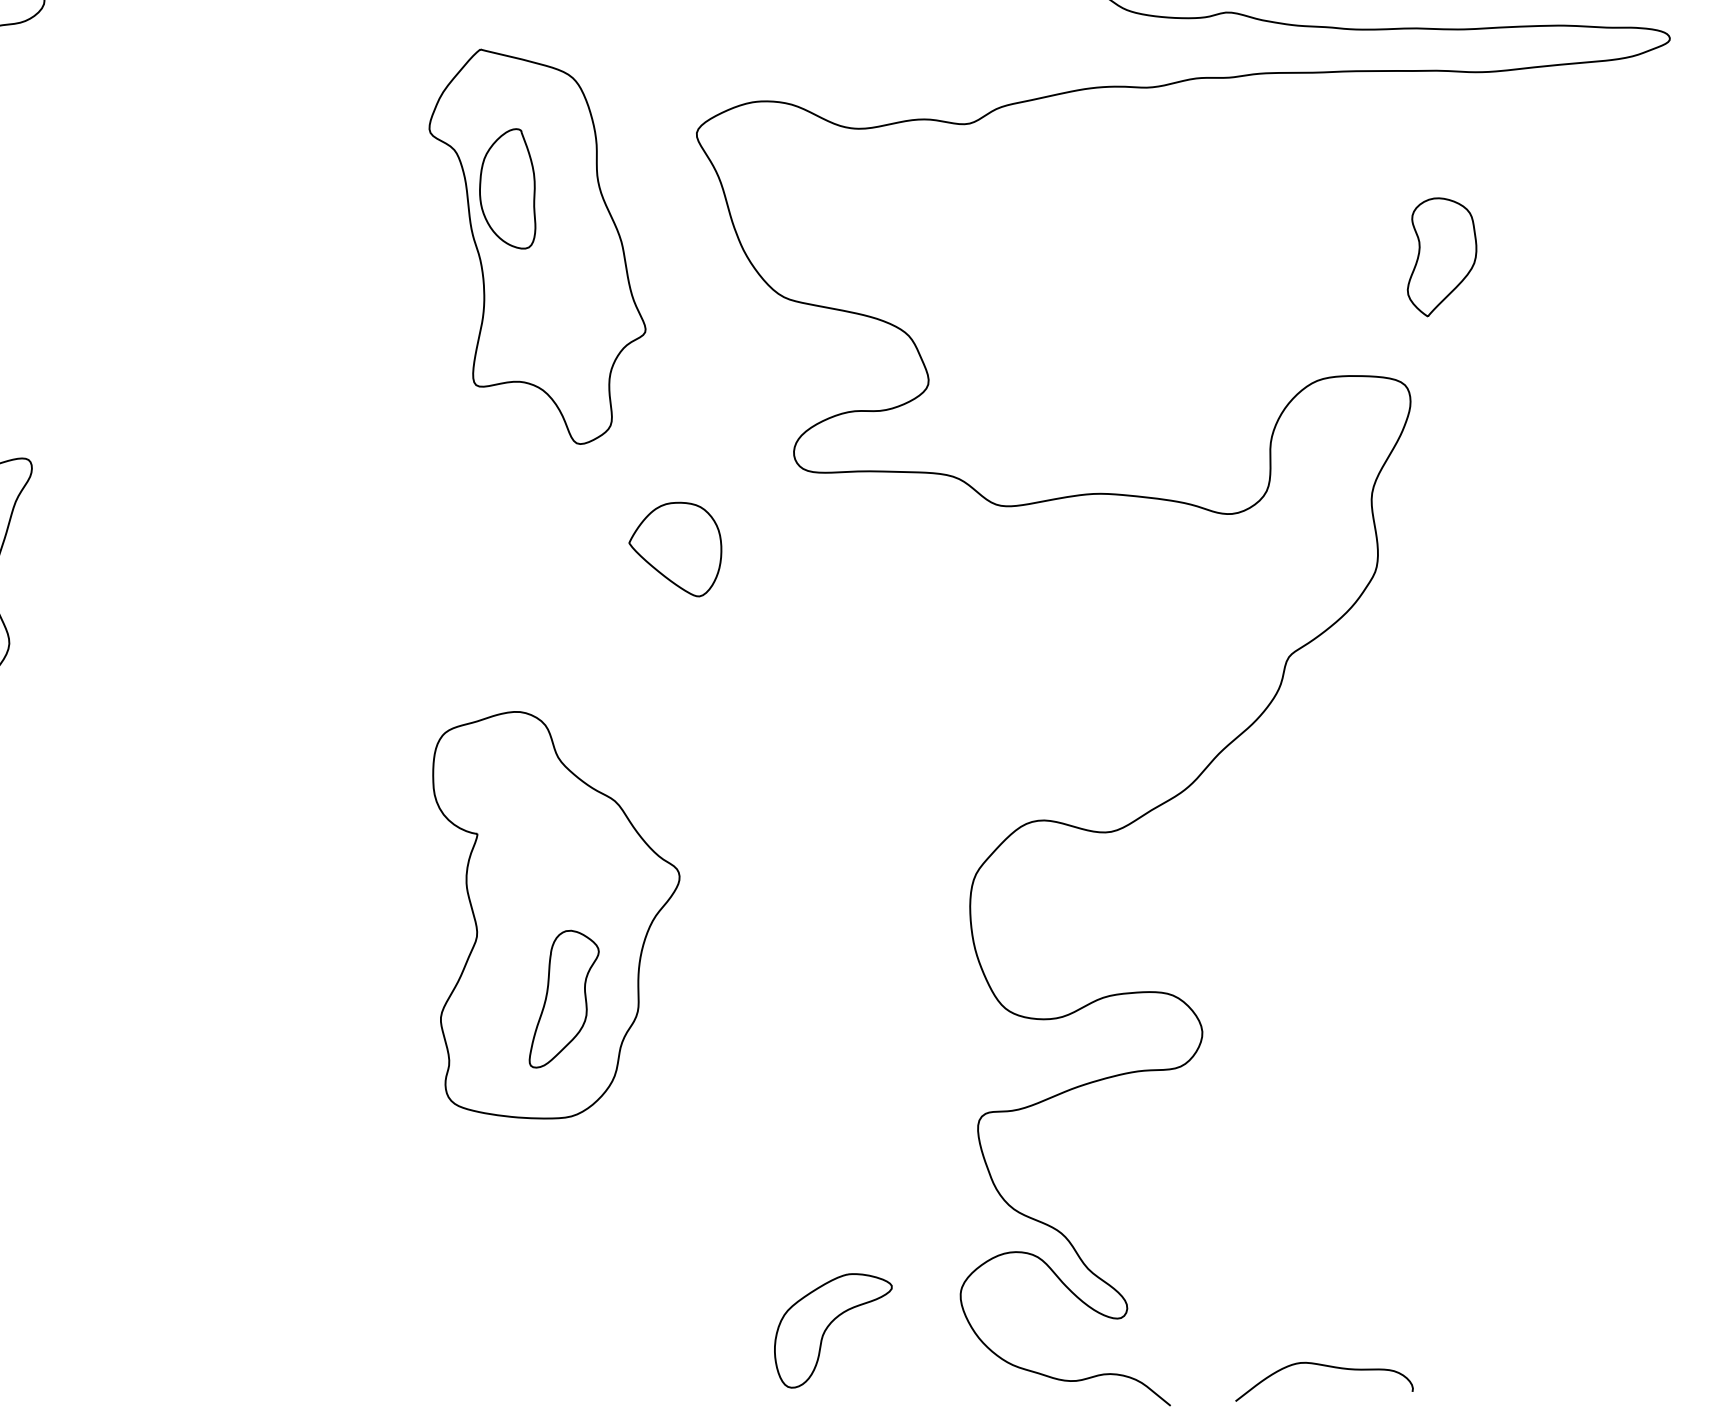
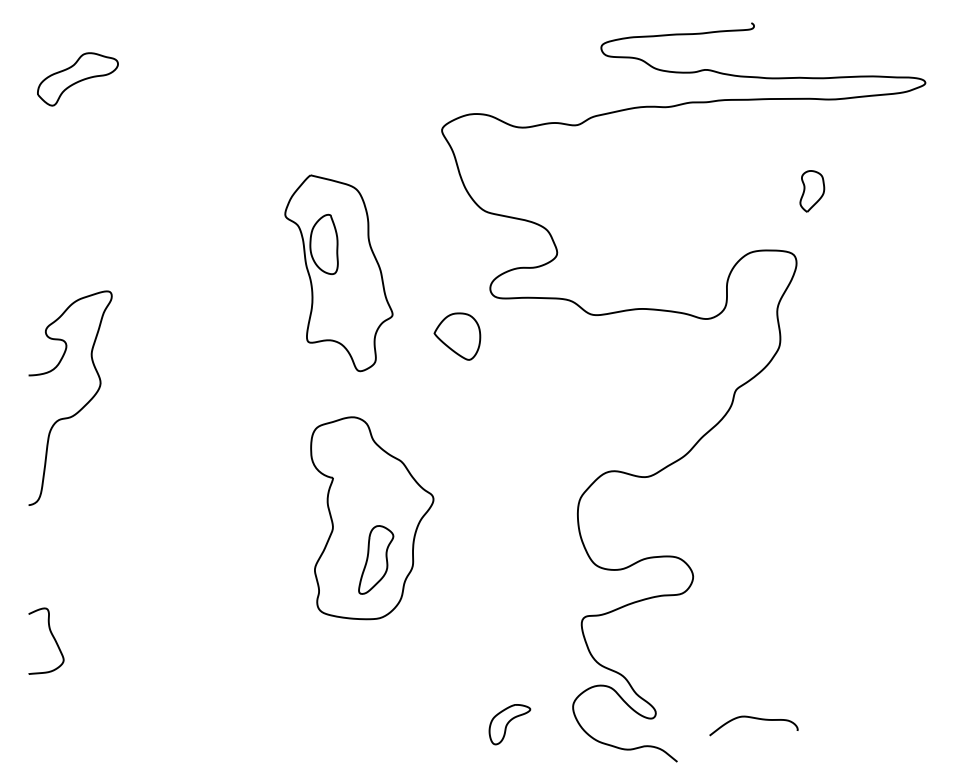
part: (536, 247) -> (338, 273), moved
part: (1442, 257) -> (812, 191), size x0.7
part: (675, 549) -> (457, 336), moved
part: (832, 1330) -> (509, 724), size x0.7
curve: (1327, 1368) -> (755, 719), moved

